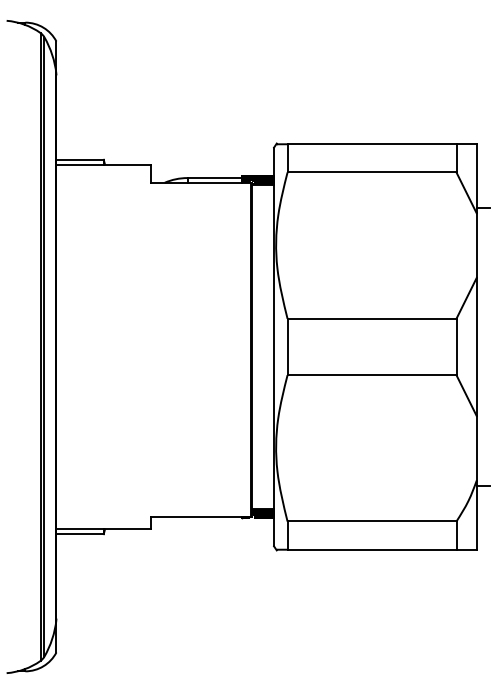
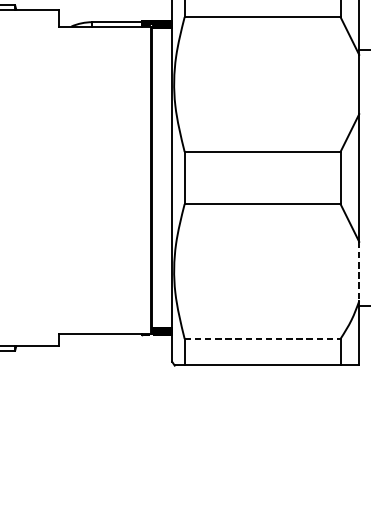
line: (476, 448) -> (358, 271), solid -> dashed
line: (372, 521) -> (263, 338), solid -> dashed

